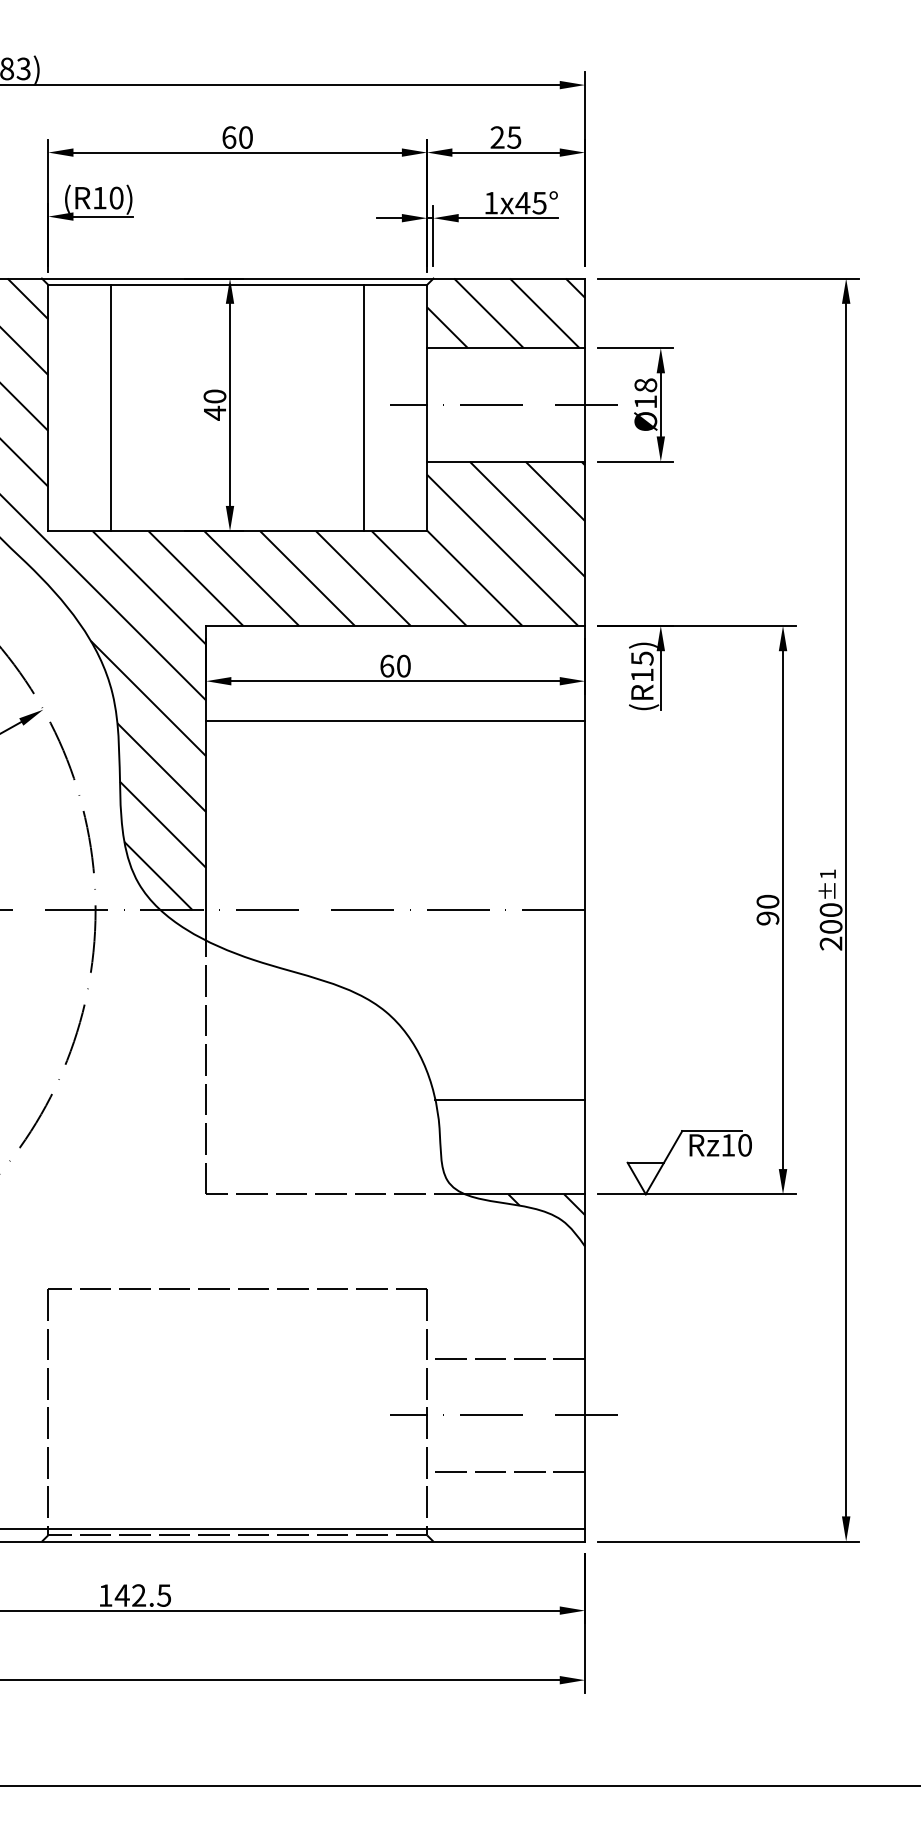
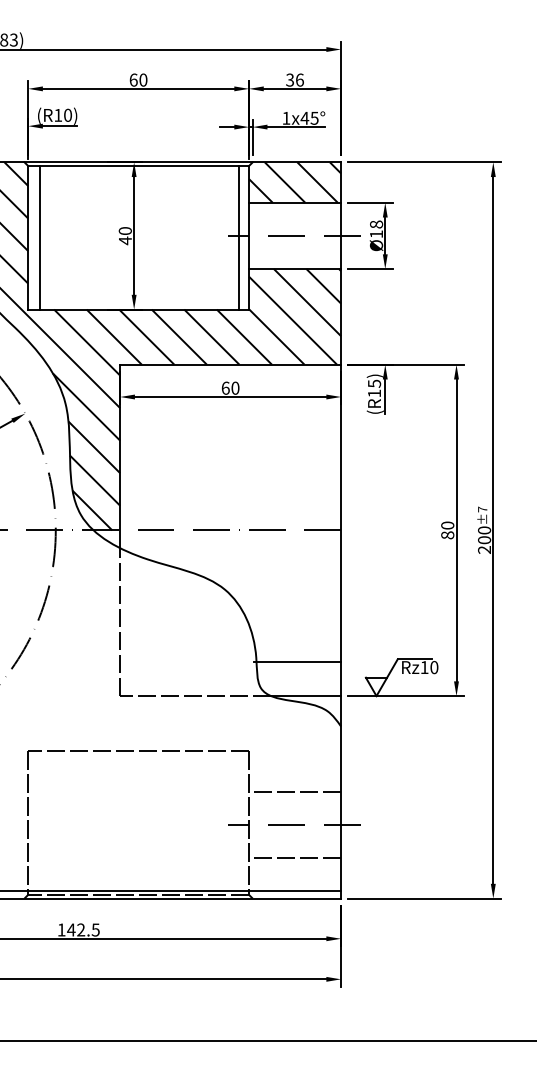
text: (505, 136) -> (294, 79), 25 -> 36
line: (112, 407) -> (40, 237), moved
line: (364, 407) -> (239, 237), moved
line: (395, 721) -> (230, 420), removed
text: (827, 874) -> (482, 509), ±1 -> ±7
text: (767, 918) -> (447, 535), 90 -> 80
line: (510, 1098) -> (297, 661), moved
hatch: (546, 1205) -> (318, 702), removed

